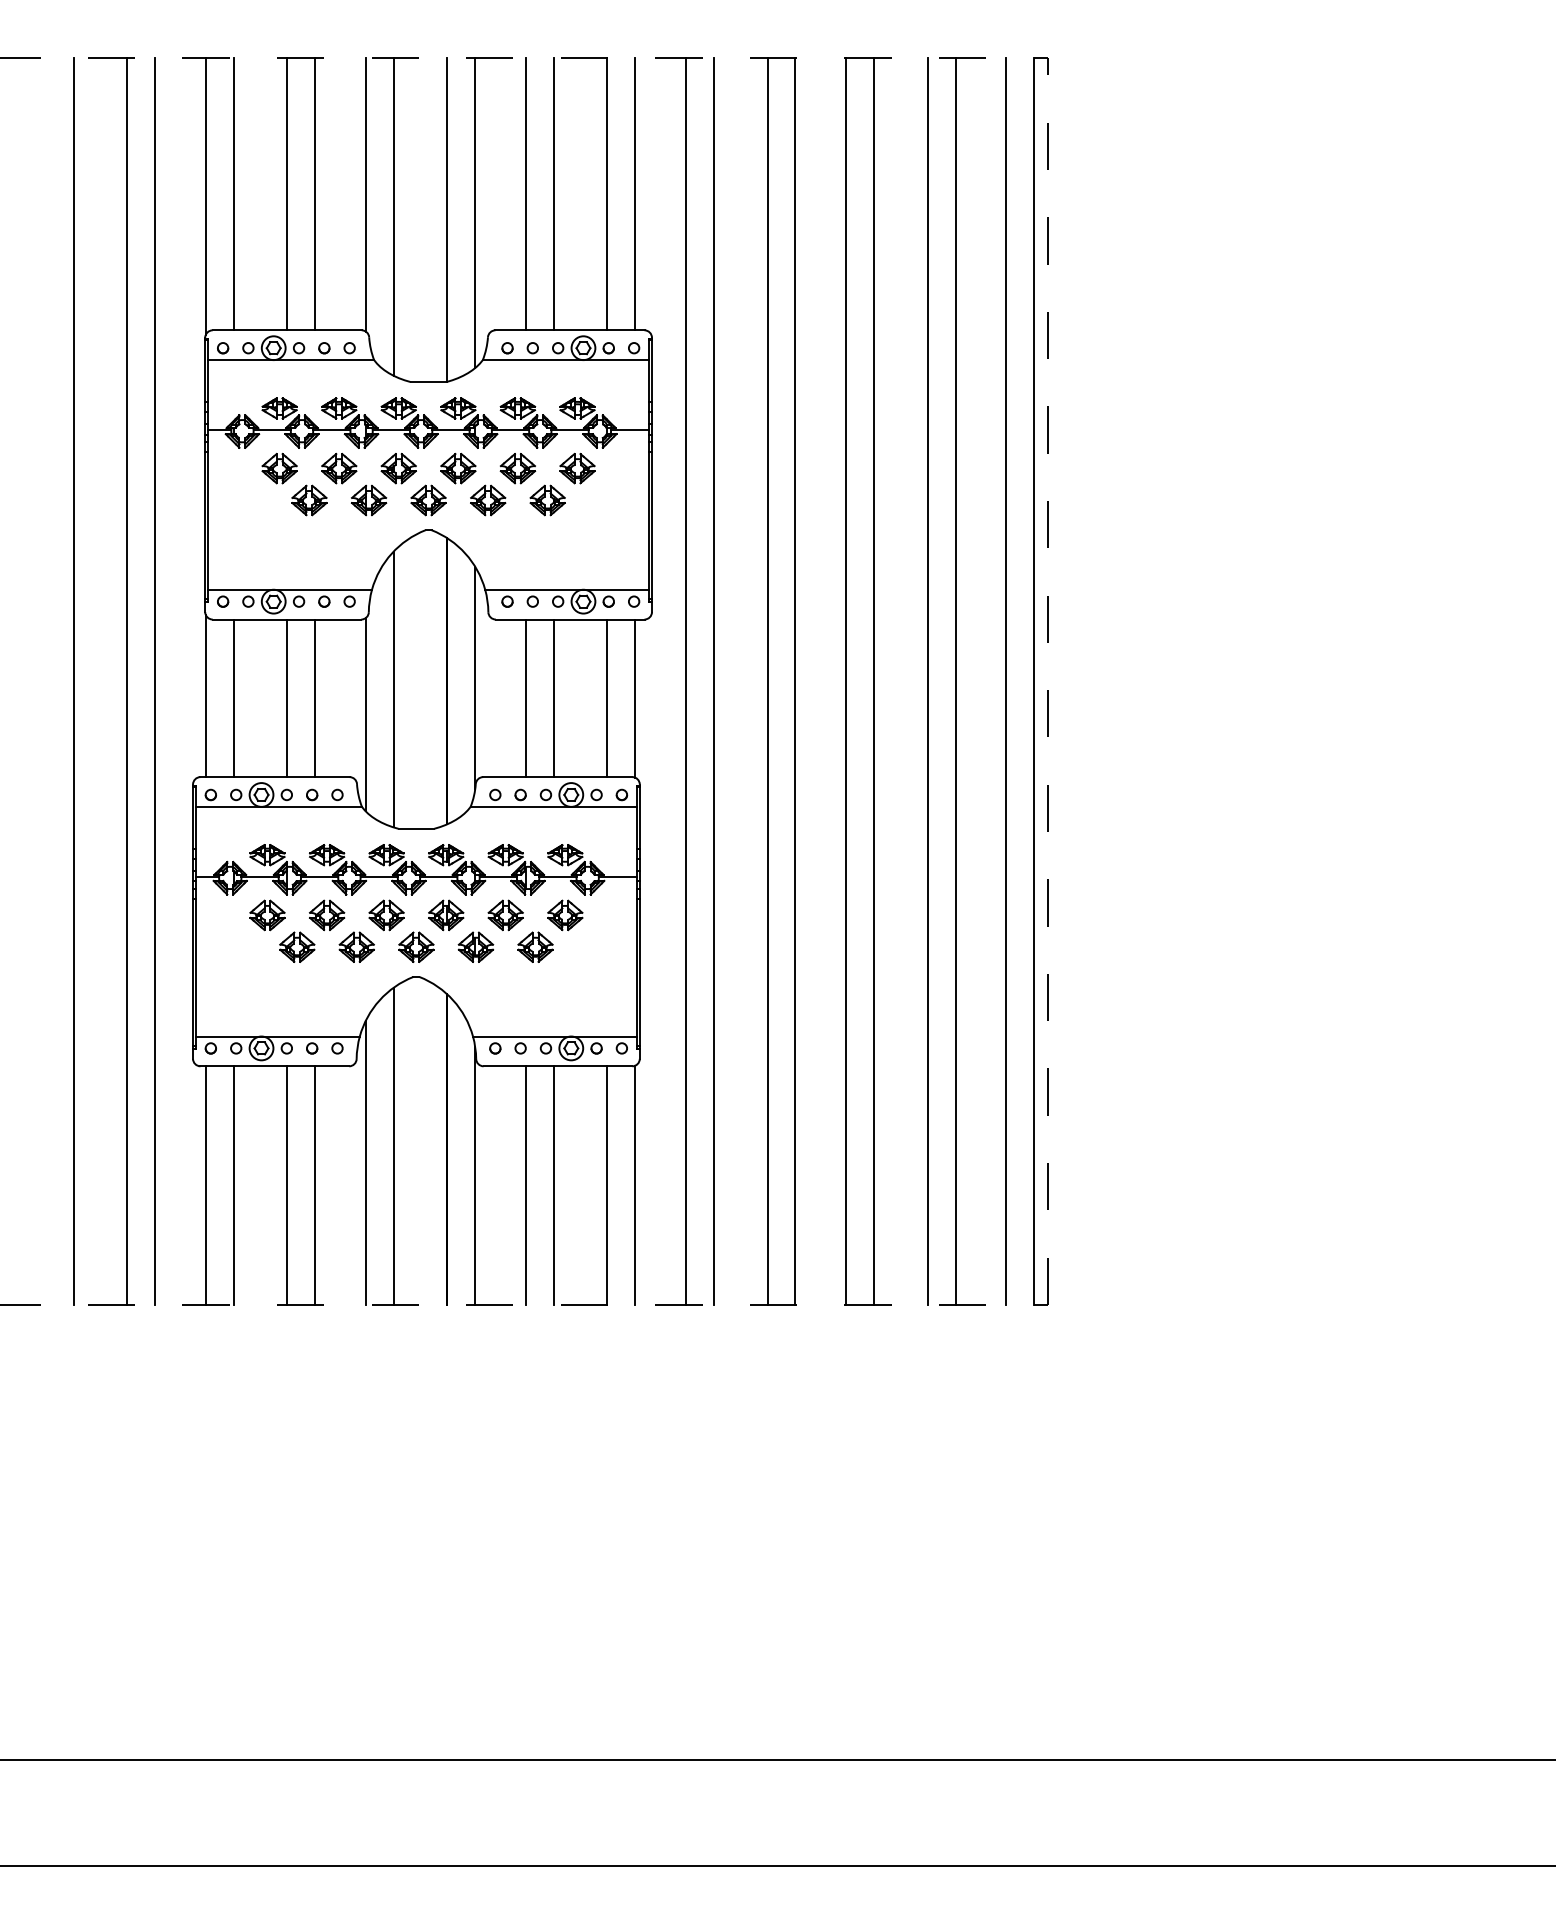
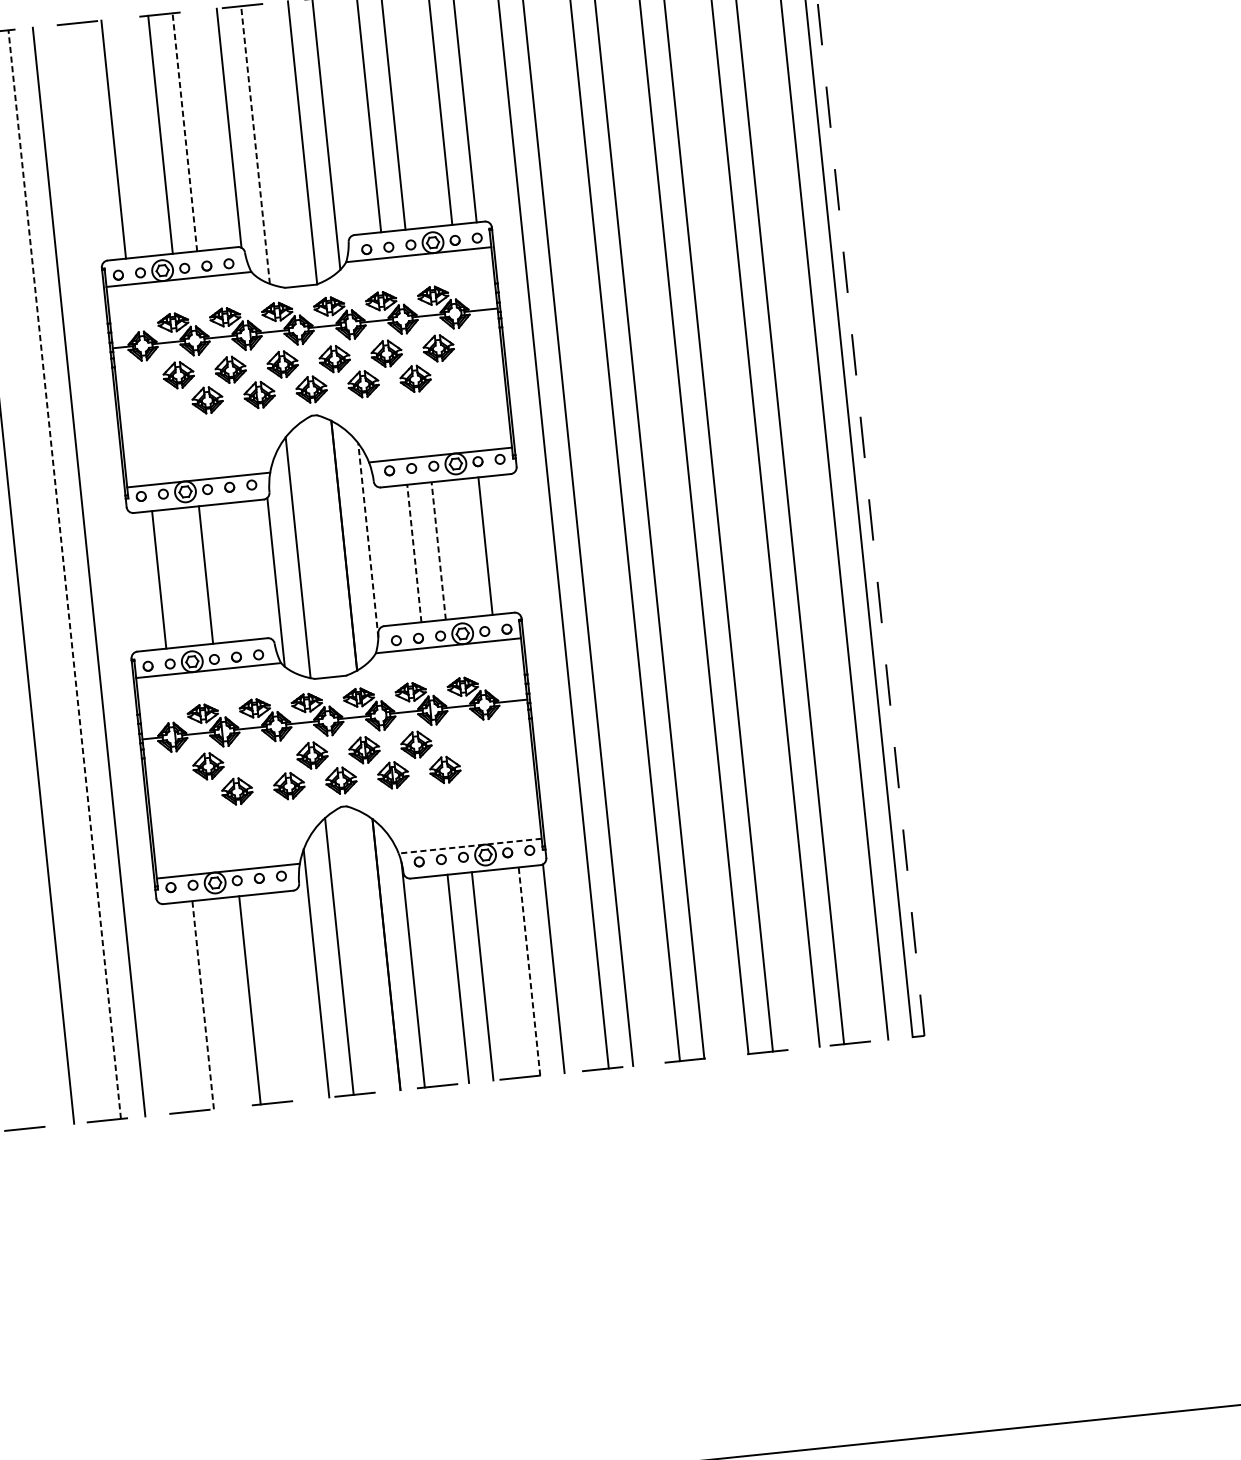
line: (315, 193) -> (185, 131), solid -> dashed
line: (205, 196) -> (89, 144), removed
line: (393, 216) -> (255, 144), solid -> dashed
line: (475, 677) -> (368, 539), solid -> dashed
line: (127, 681) -> (65, 574), solid -> dashed
line: (205, 695) -> (134, 579), removed
line: (315, 698) -> (230, 572), removed
line: (525, 698) -> (414, 553), solid -> dashed
line: (553, 698) -> (438, 551), solid -> dashed
line: (635, 698) -> (510, 543), removed
part: (327, 915) -> (260, 761), removed
part: (565, 915) -> (468, 739), removed
line: (554, 1036) -> (469, 846), solid -> dashed
line: (205, 1185) -> (178, 1007), removed
line: (233, 1185) -> (203, 1005), solid -> dashed
line: (315, 1185) -> (274, 997), removed
line: (607, 1185) -> (529, 971), solid -> dashed

